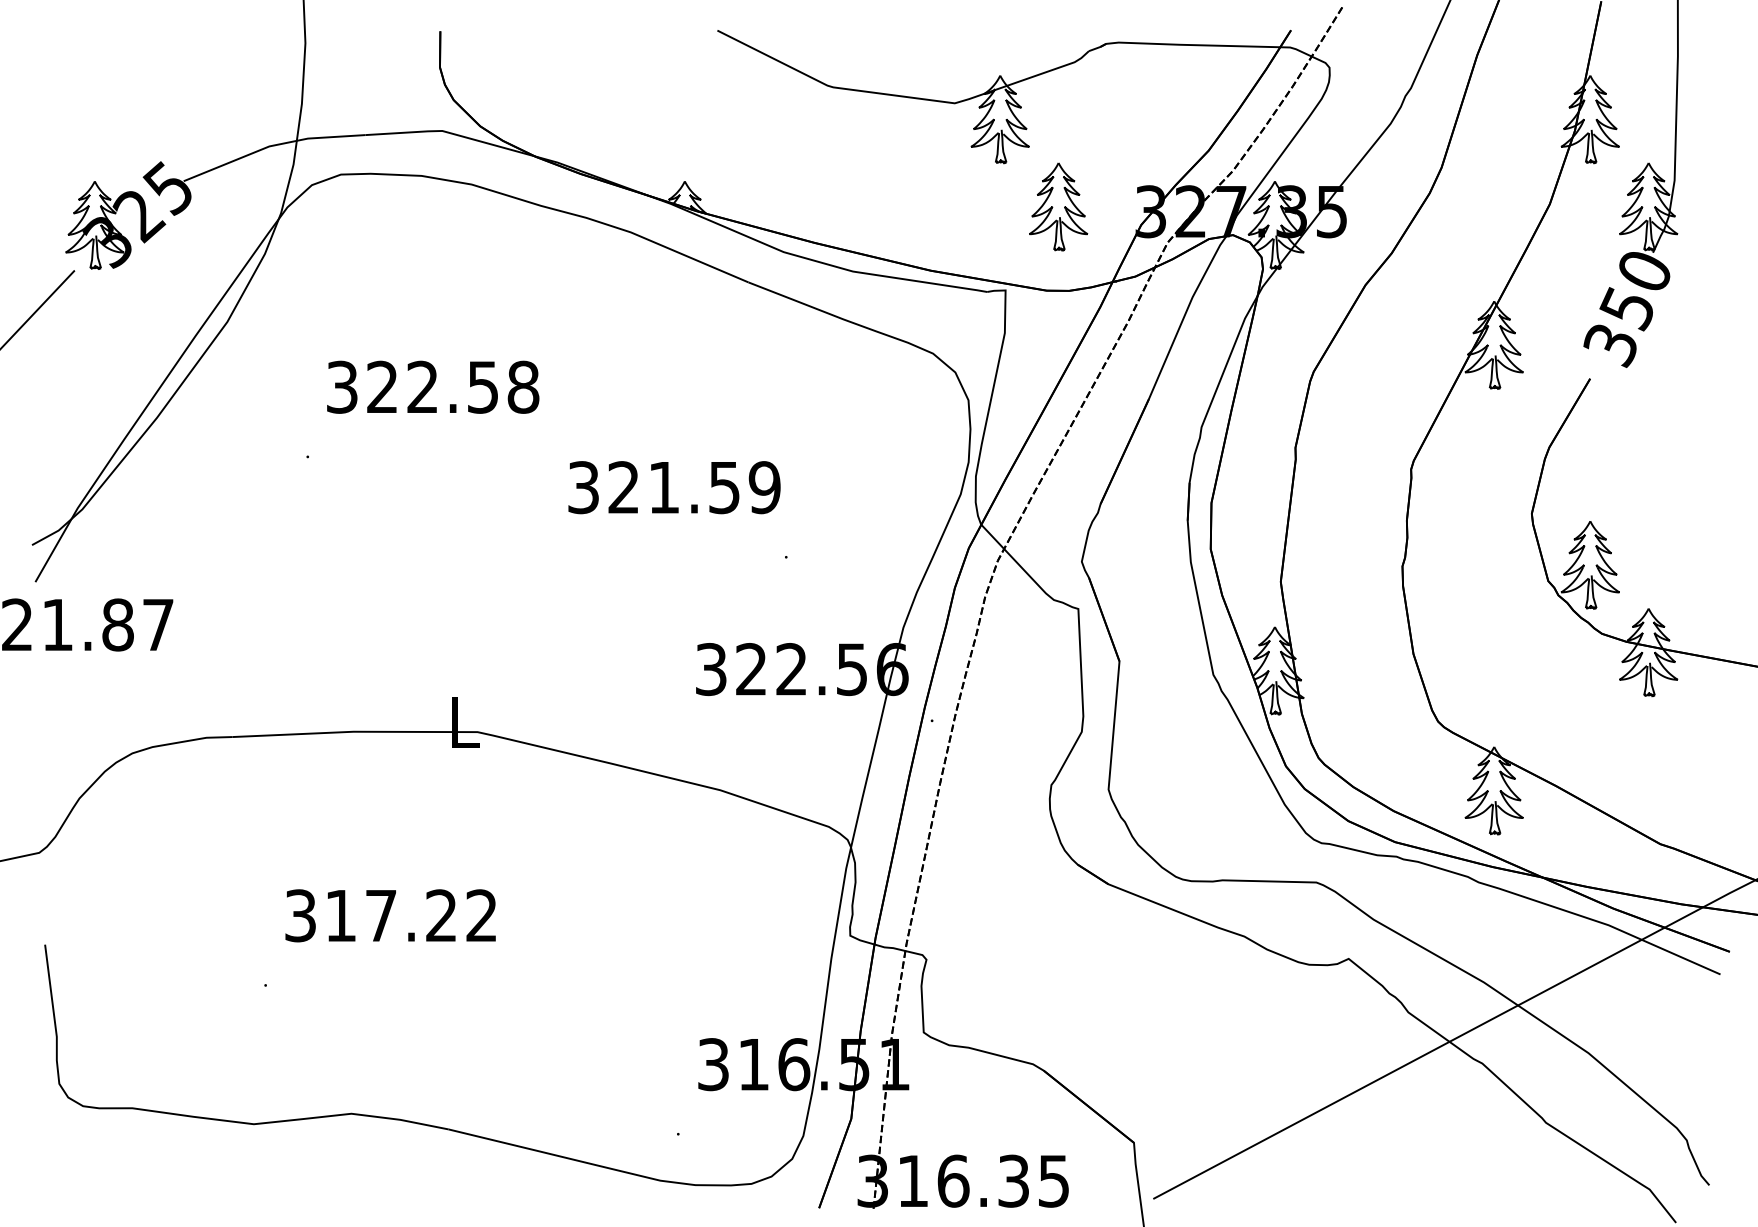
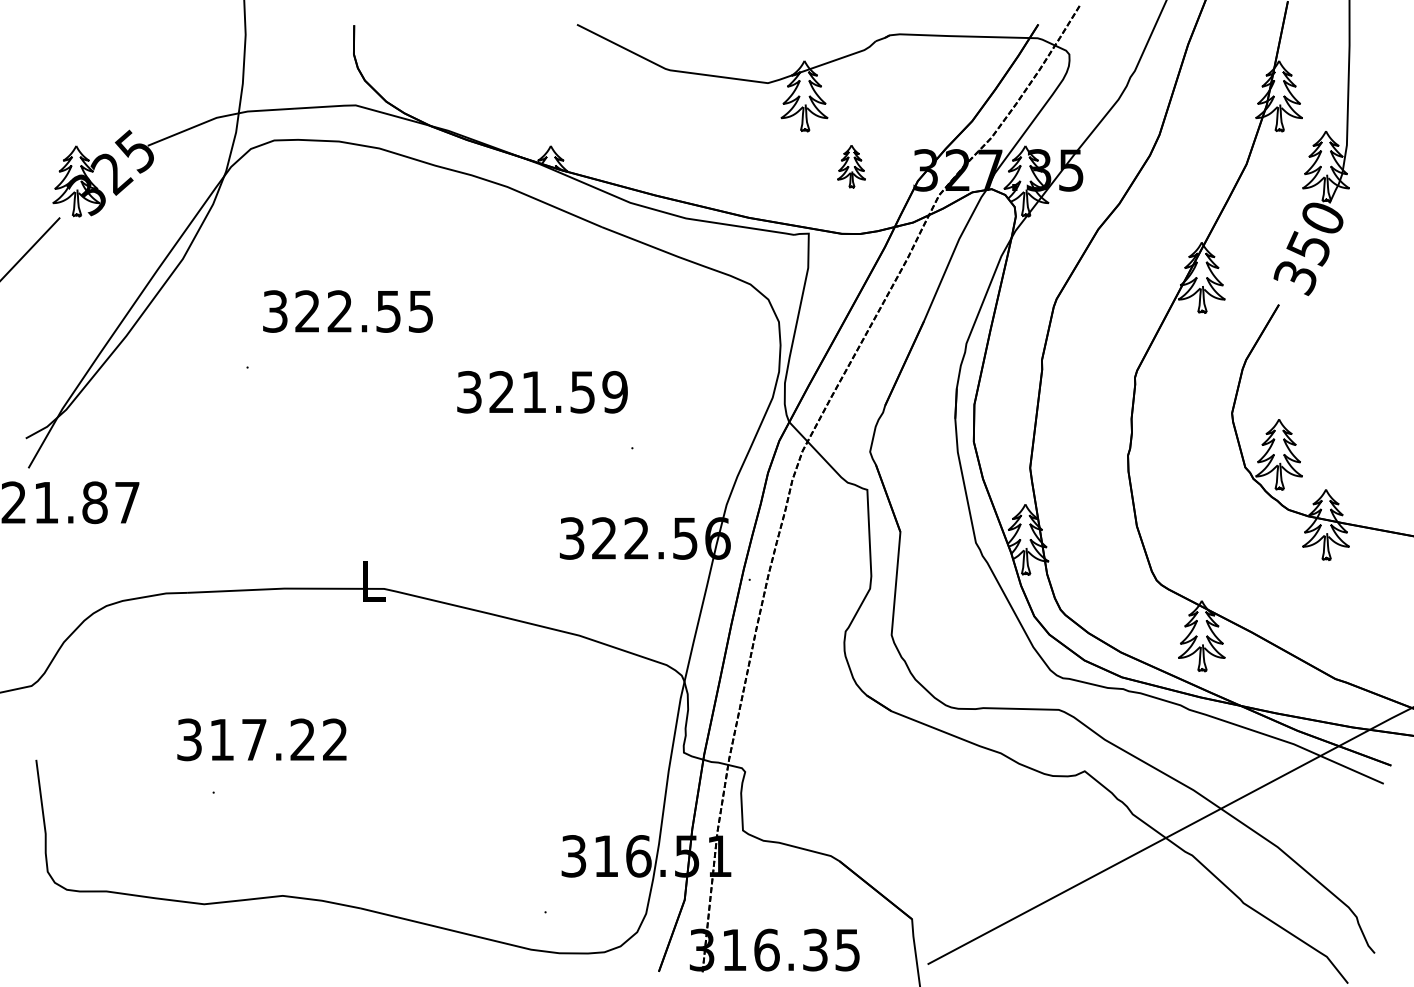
part: (1058, 206) -> (851, 166), size x0.6
text: (523, 386) -> (421, 310), 322.58 -> 322.55
text: (390, 915) -> (261, 739), moved

